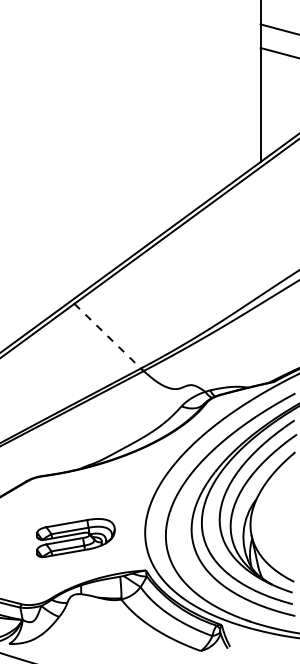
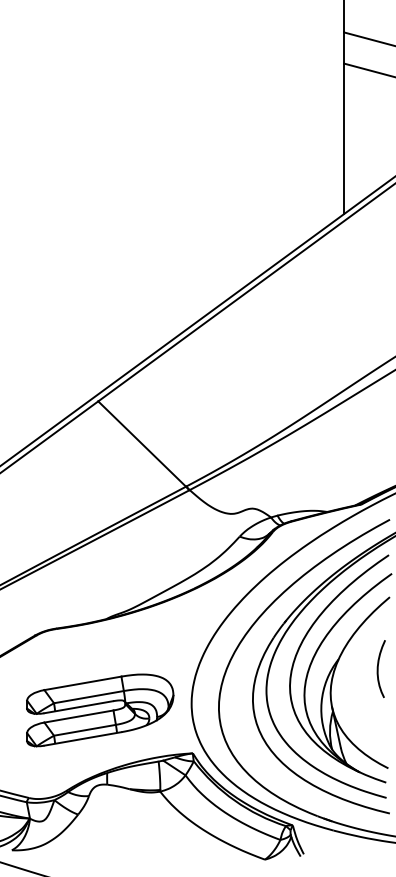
line: (107, 336) -> (142, 444), dashed -> solid
curve: (286, 506) -> (378, 668), added
part: (76, 538) -> (100, 710), size x1.43

